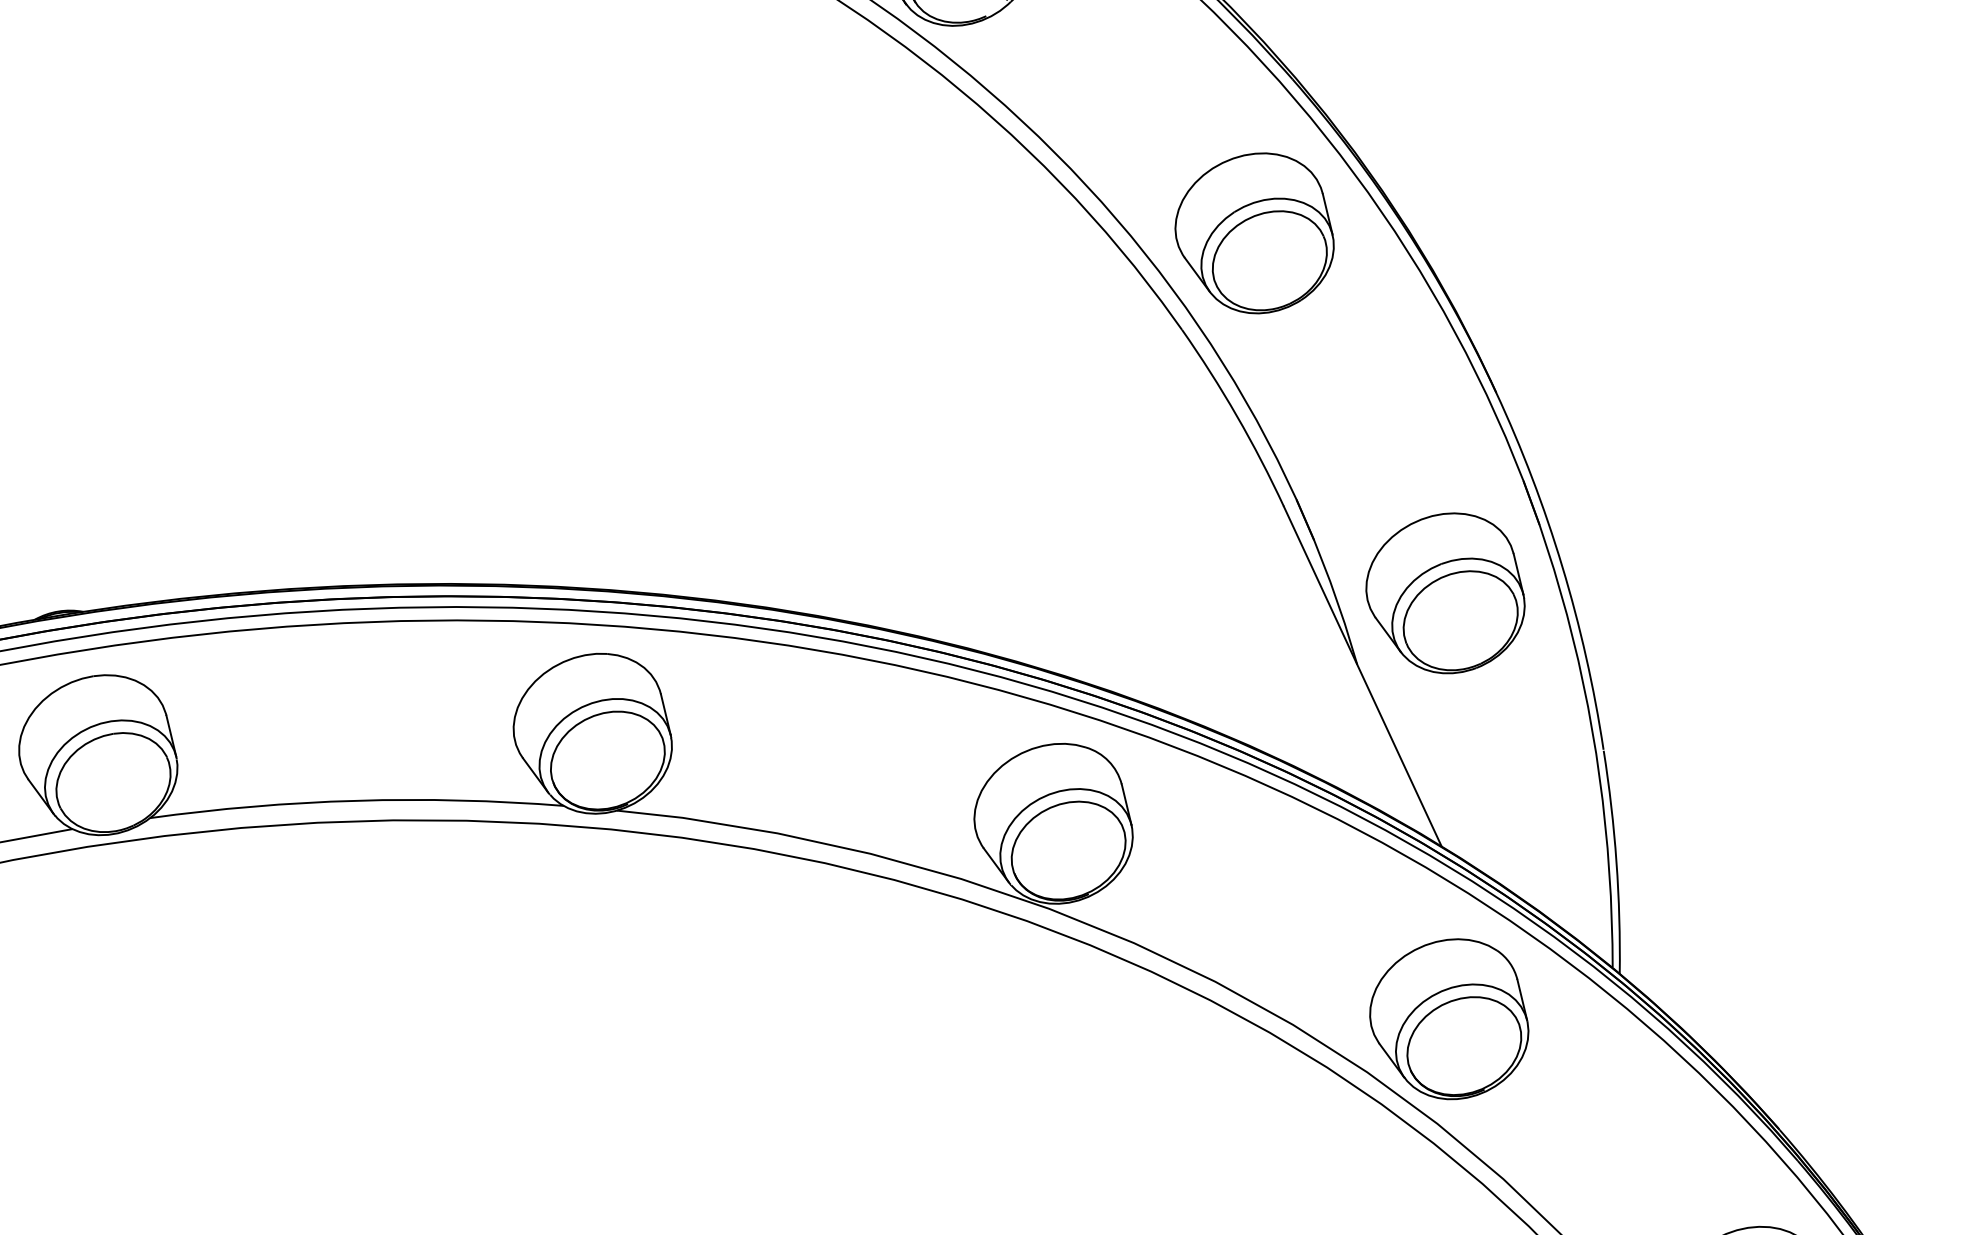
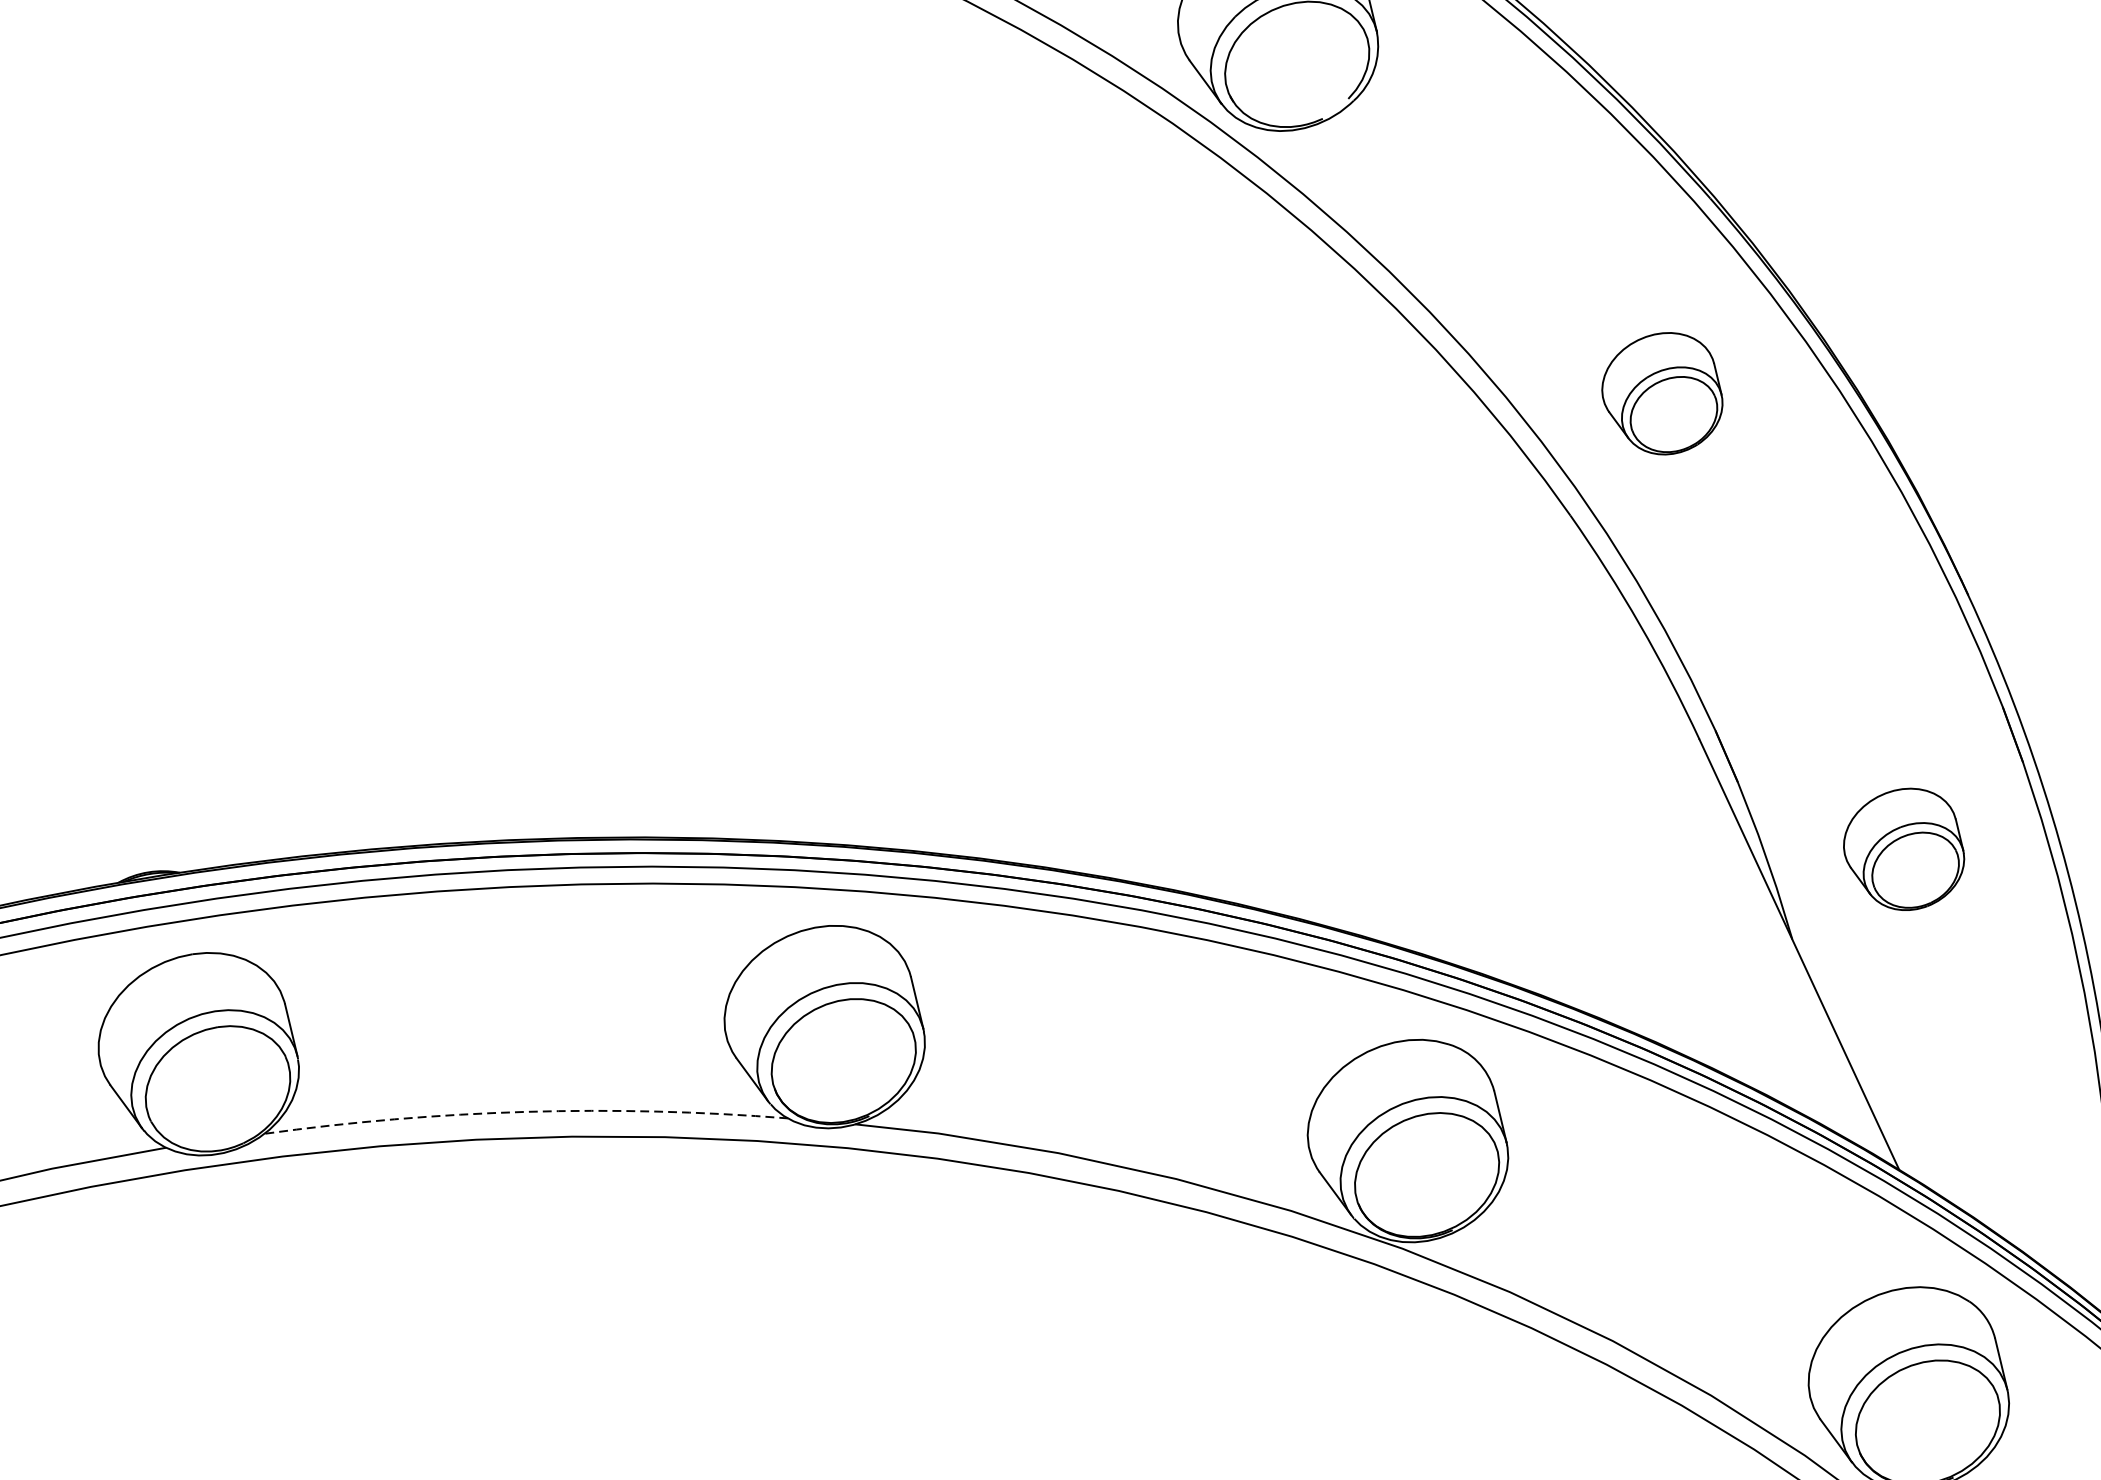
part: (1254, 233) -> (1662, 393), size x0.6
part: (1445, 593) -> (1904, 849), size x0.6
arc: (356, 800) -> (525, 1111), solid -> dashed

